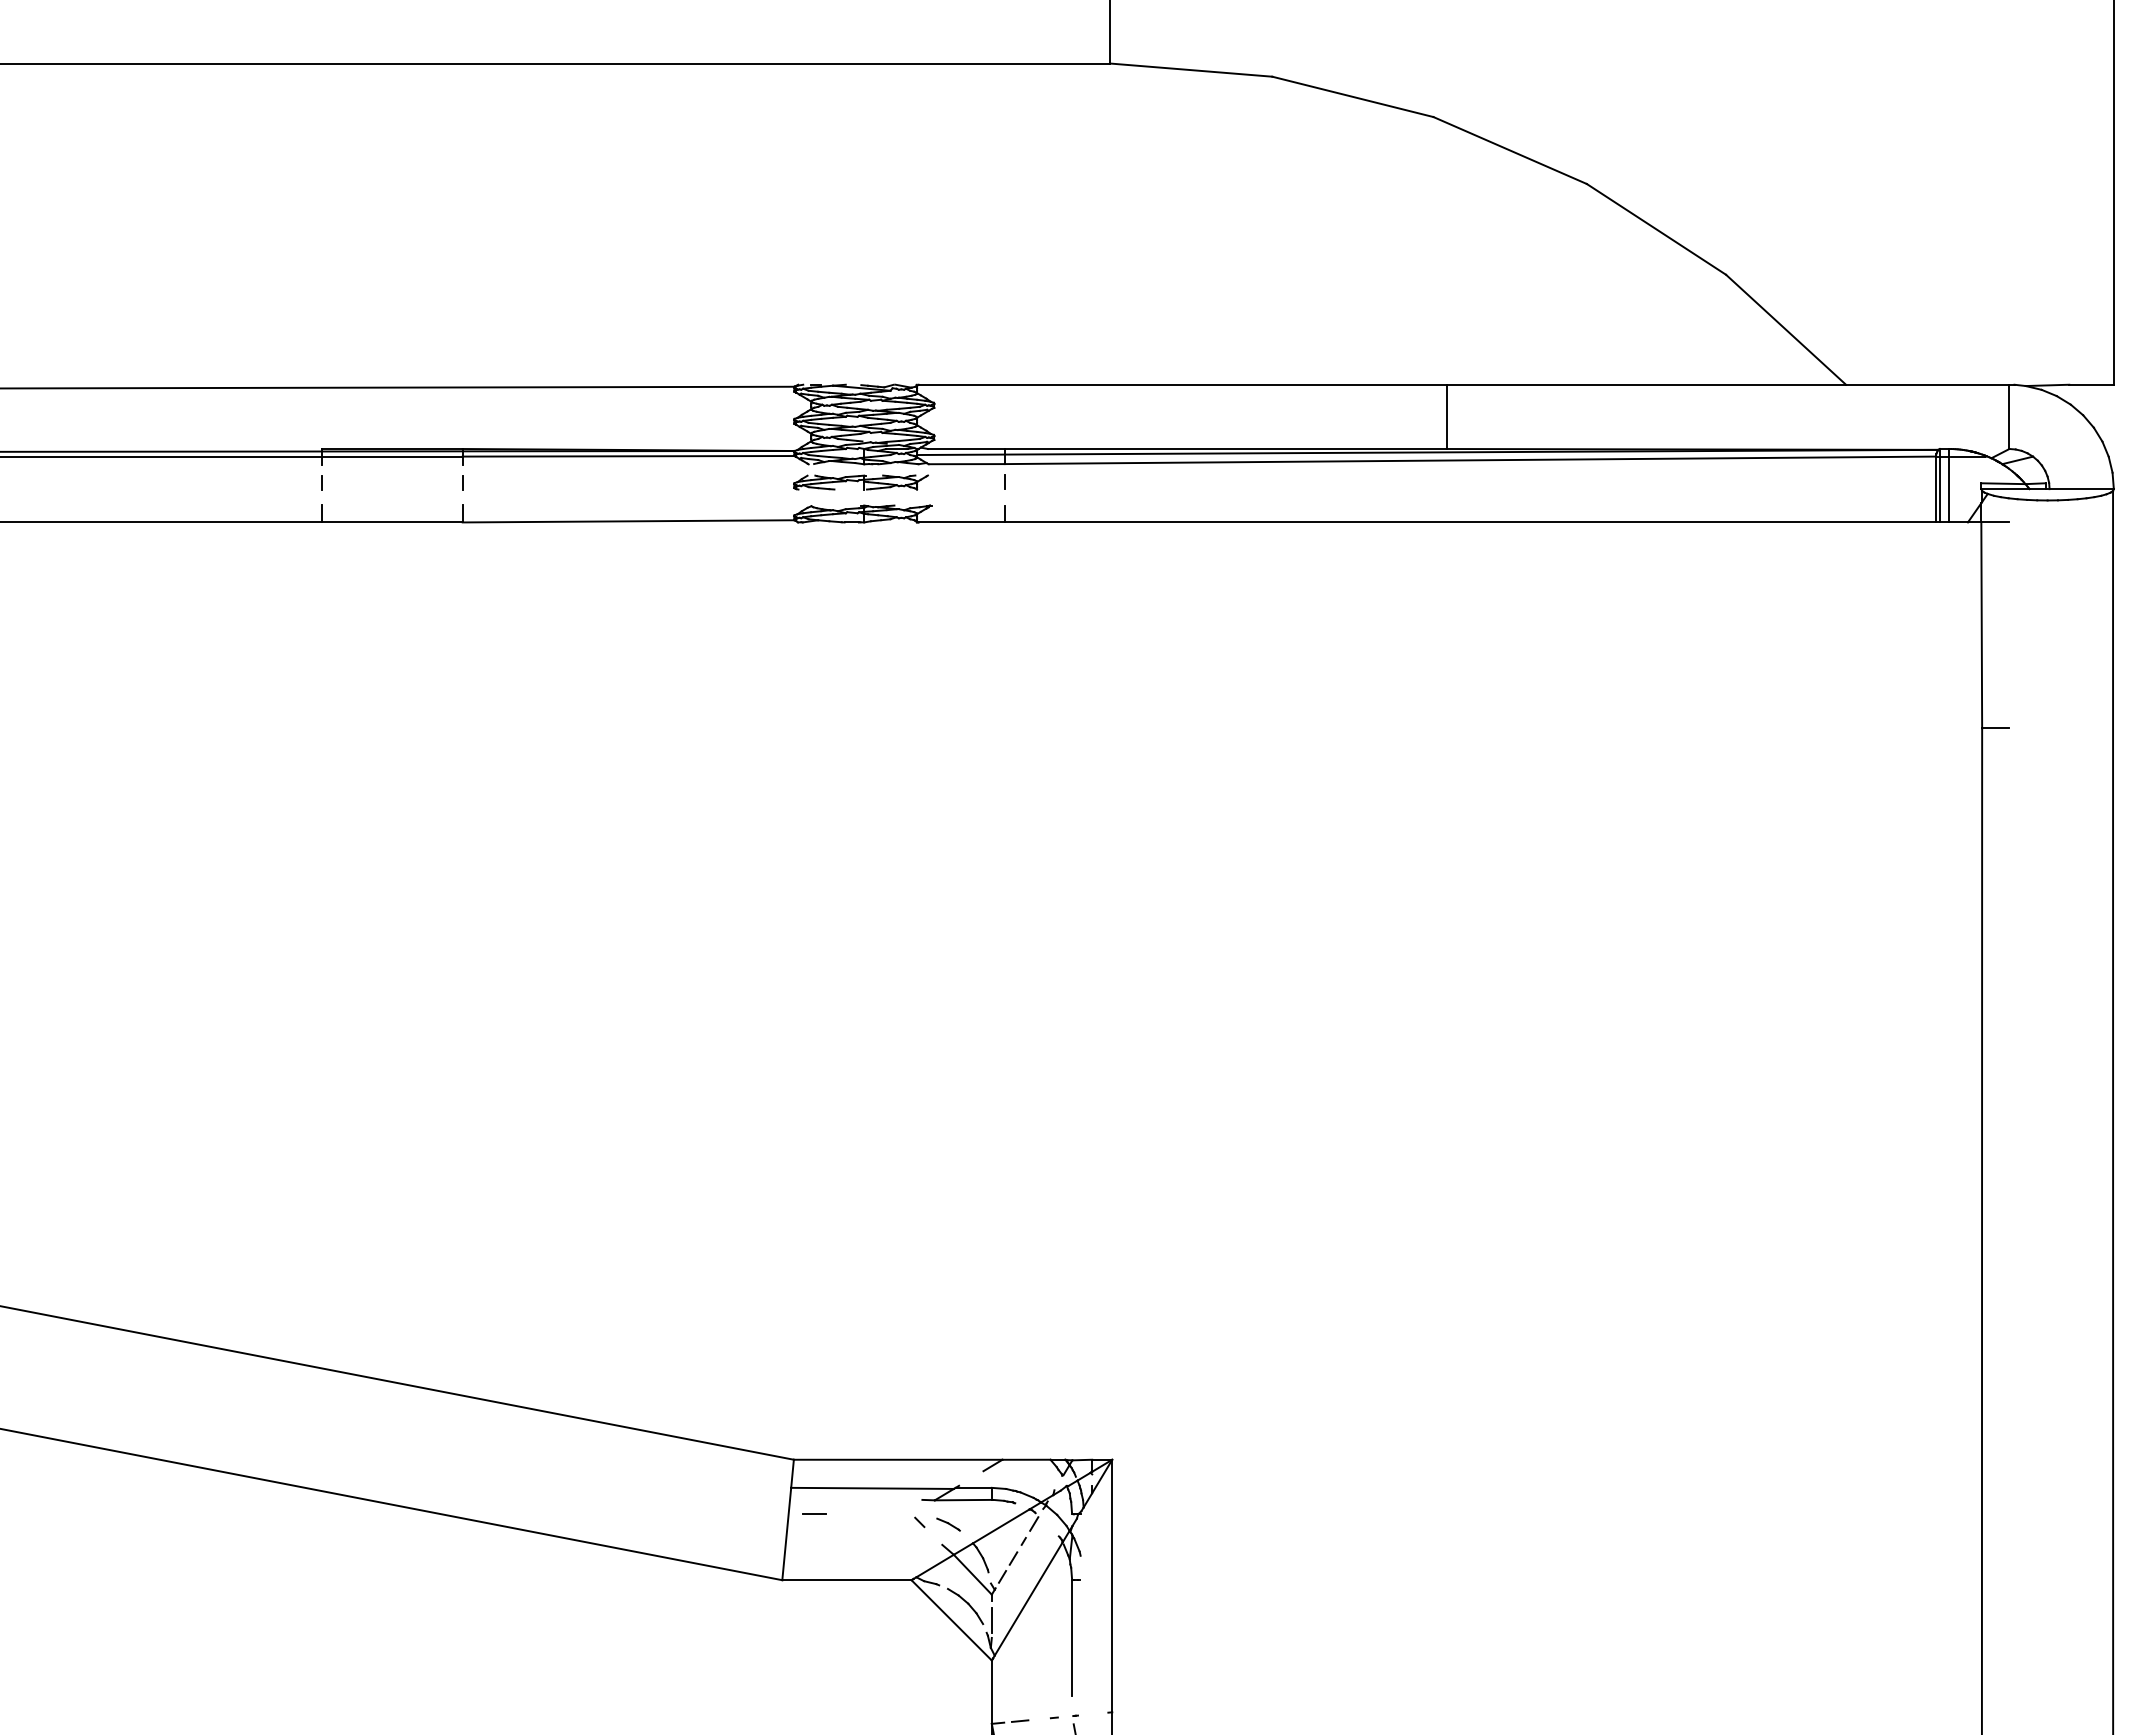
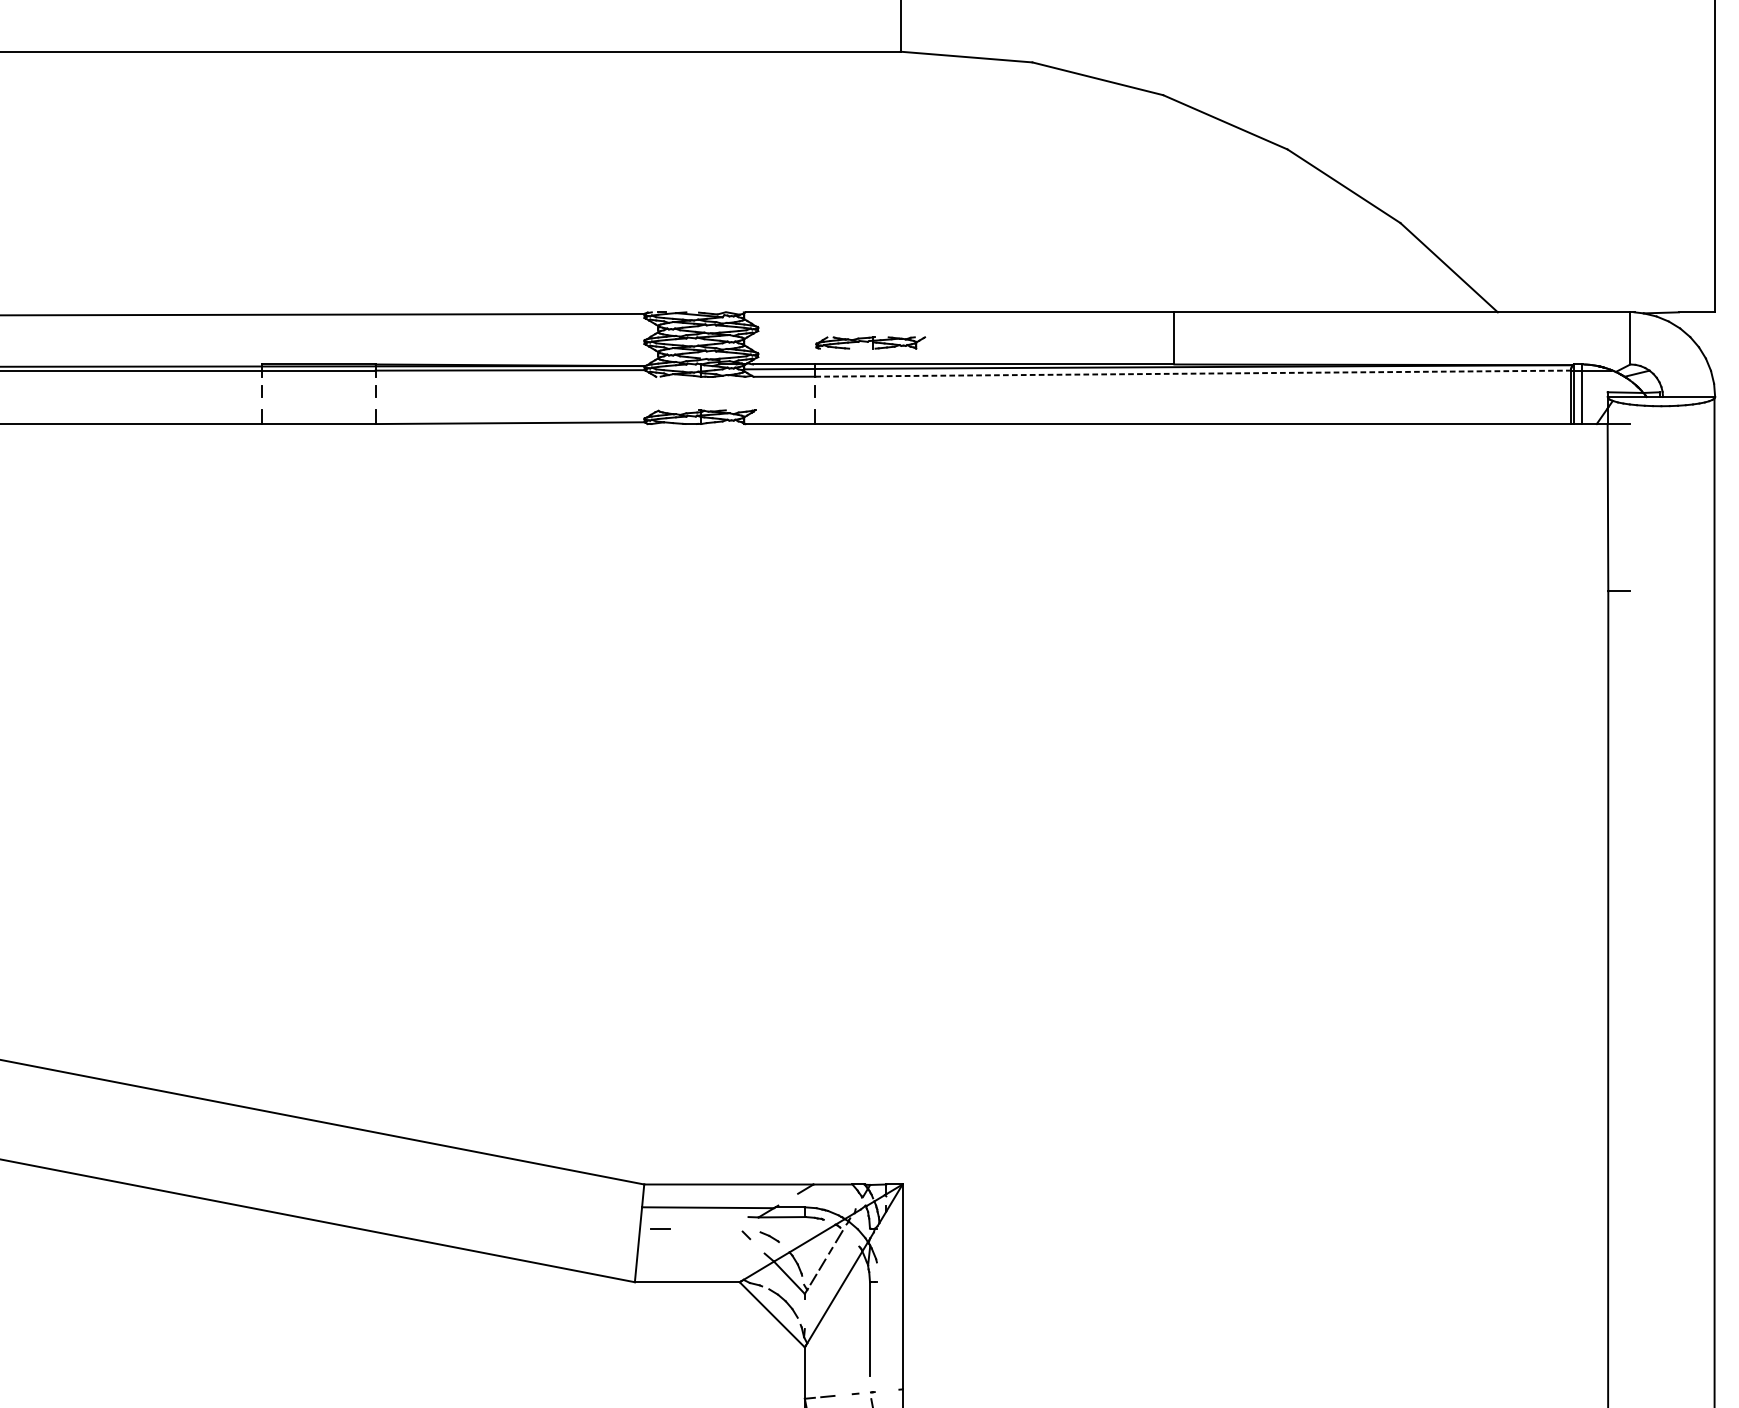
line: (1470, 460) -> (1193, 373), solid -> dashed
part: (860, 482) -> (870, 342), moved
line: (991, 1620) -> (804, 1314), removed

